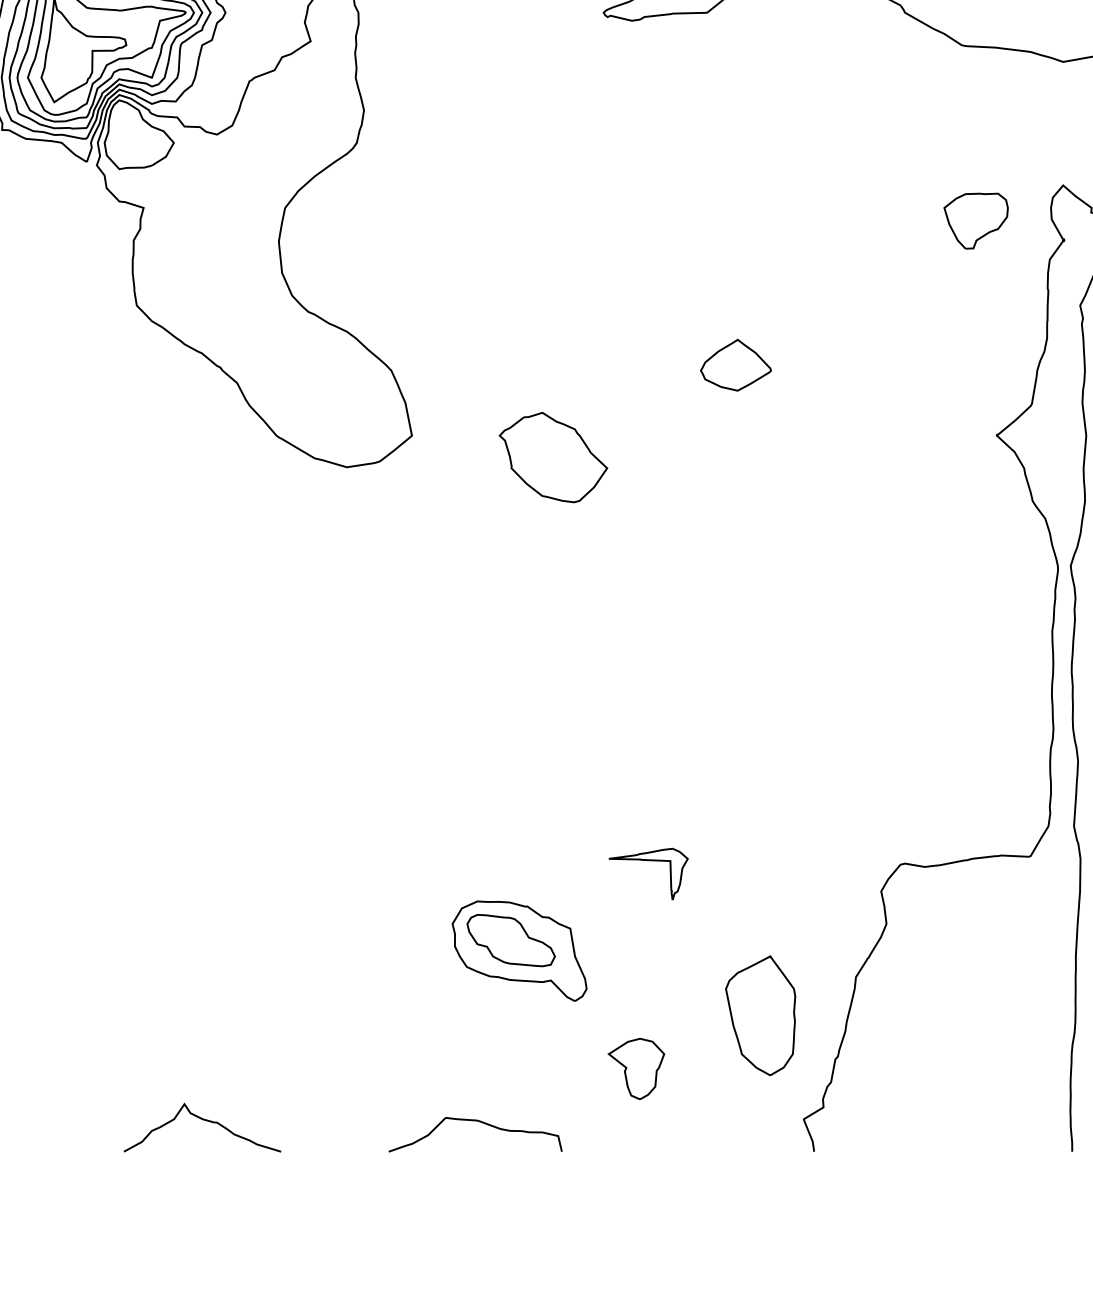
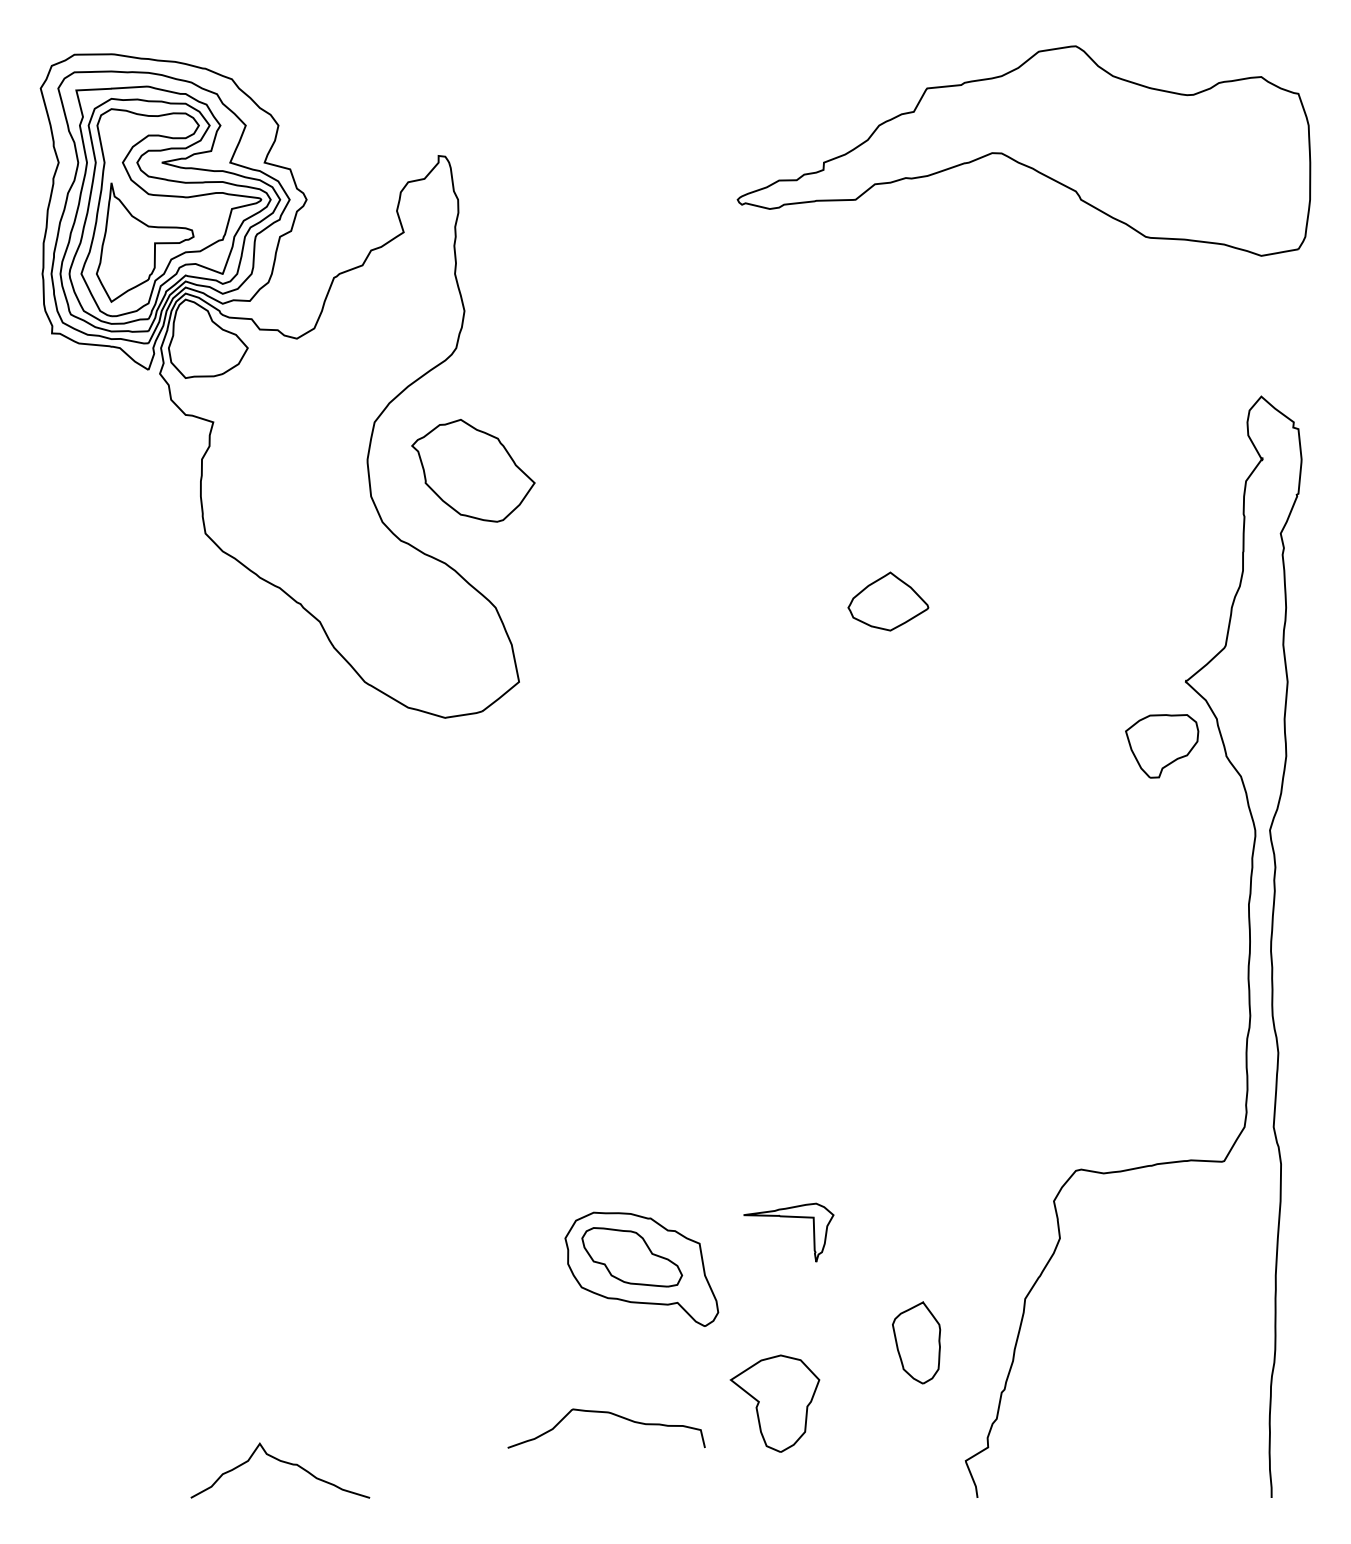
part: (976, 221) -> (1162, 746), moved
part: (553, 457) -> (473, 470), moved
part: (648, 860) -> (788, 1217), moved
part: (760, 1015) -> (916, 1342), size x0.6
part: (636, 1068) -> (774, 1403), size x1.4
curve: (481, 1123) -> (613, 1415), moved

